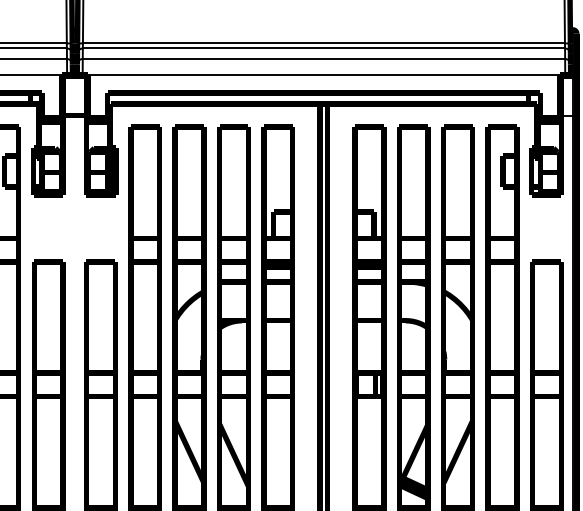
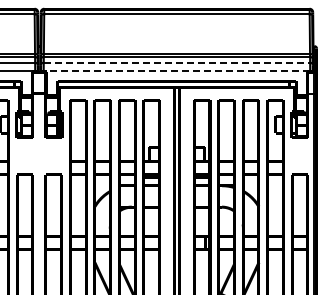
line: (324, 58) -> (177, 62), solid -> dashed
line: (323, 74) -> (176, 71), solid -> dashed

